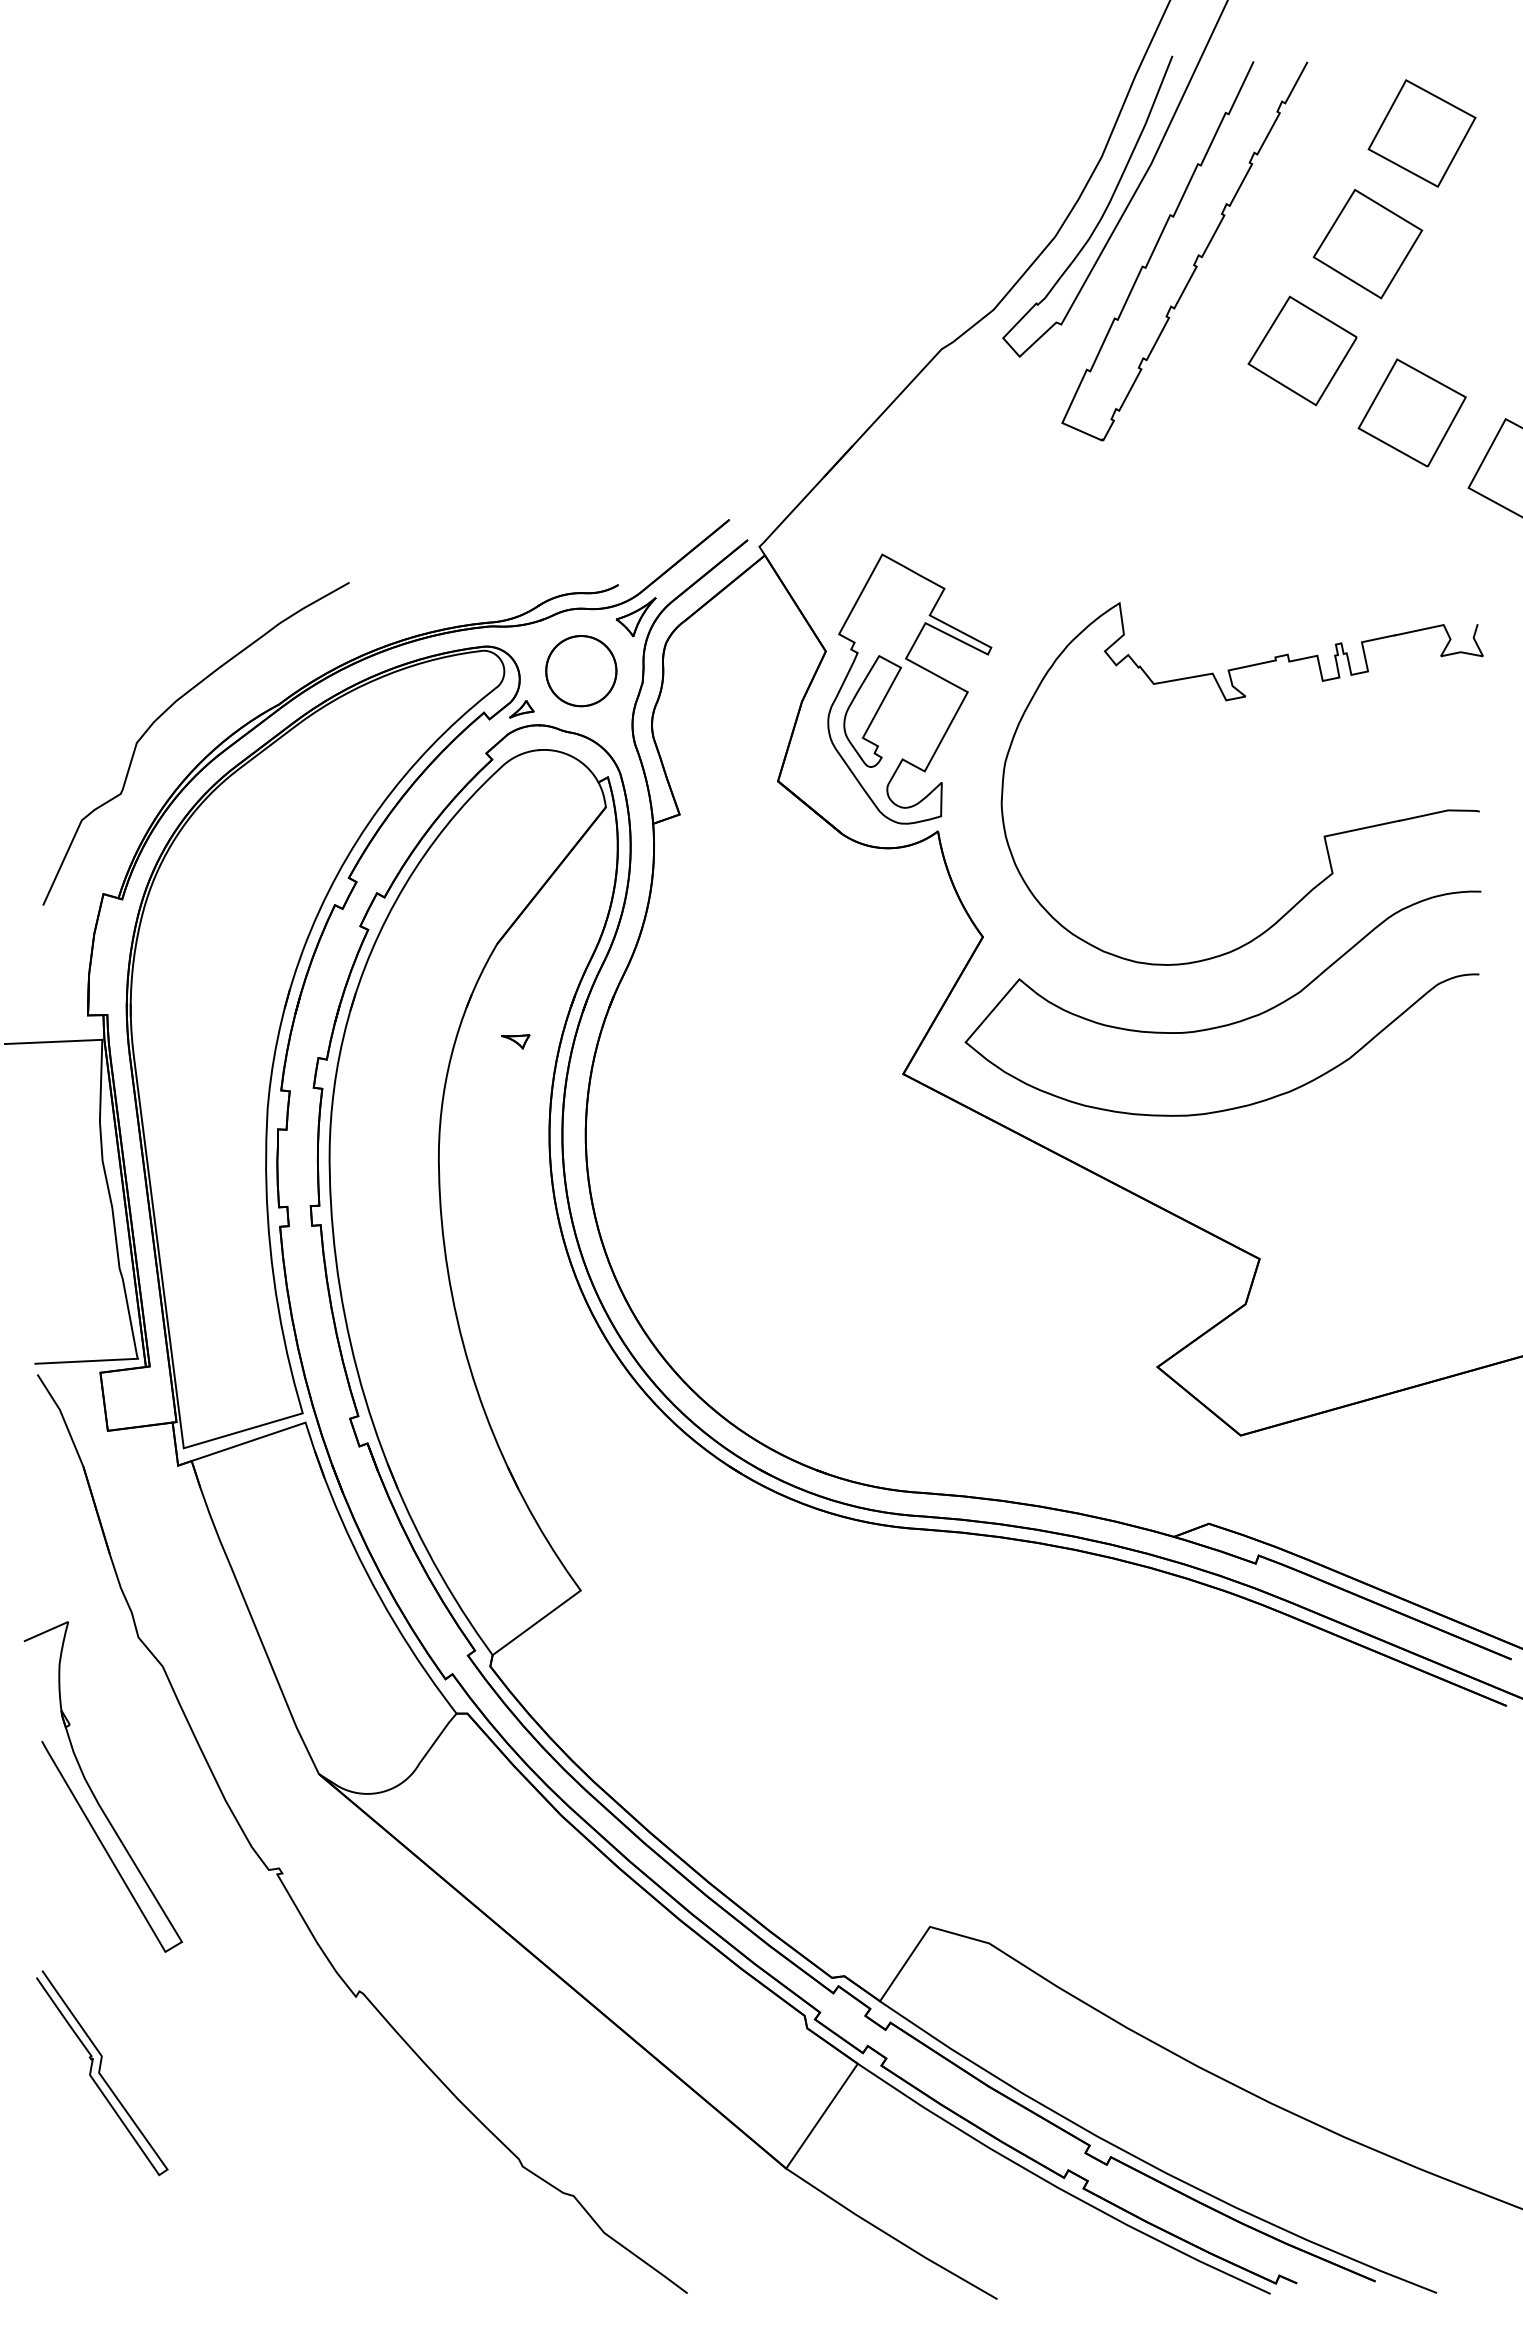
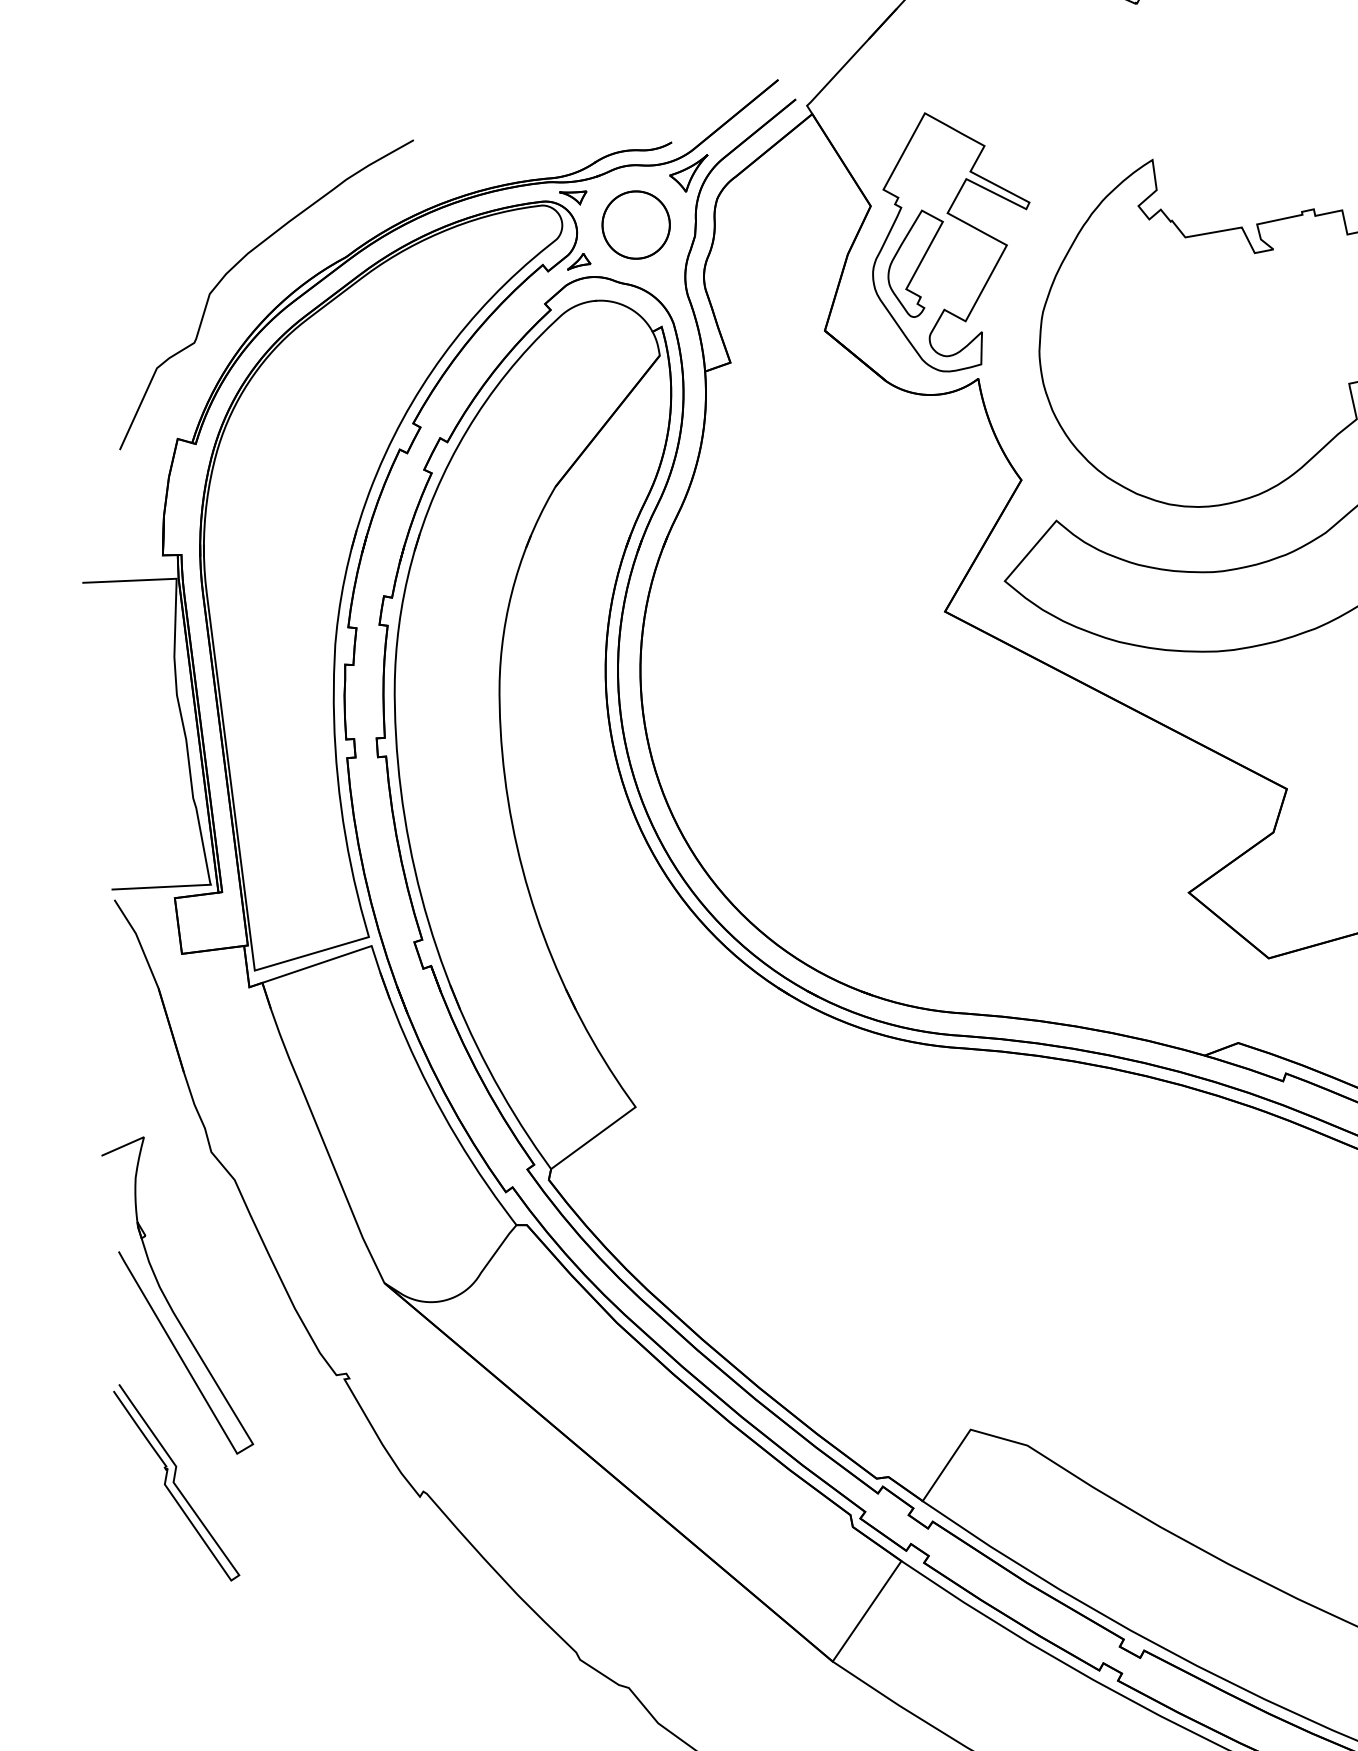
part: (515, 1041) -> (573, 197), moved
curve: (101, 2074) -> (175, 1484), moved

